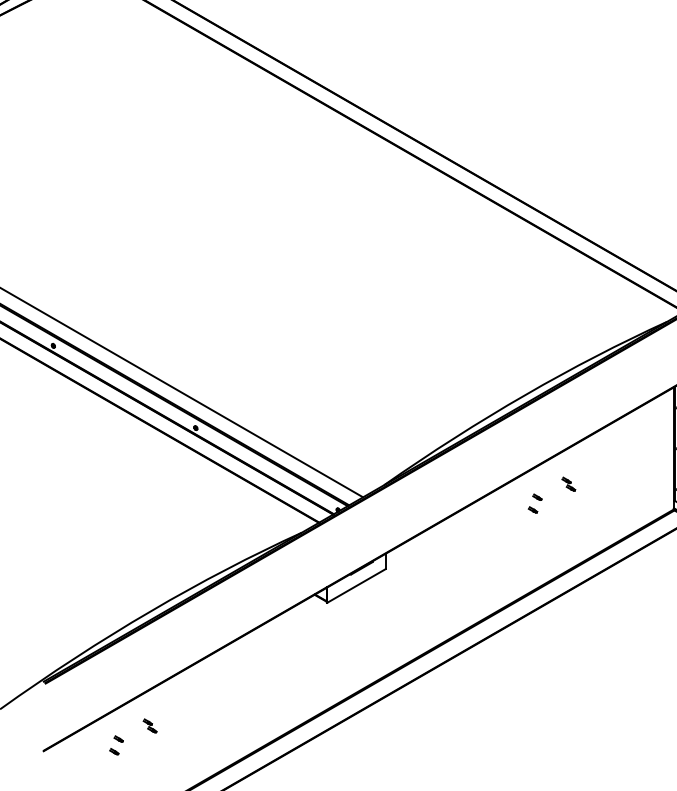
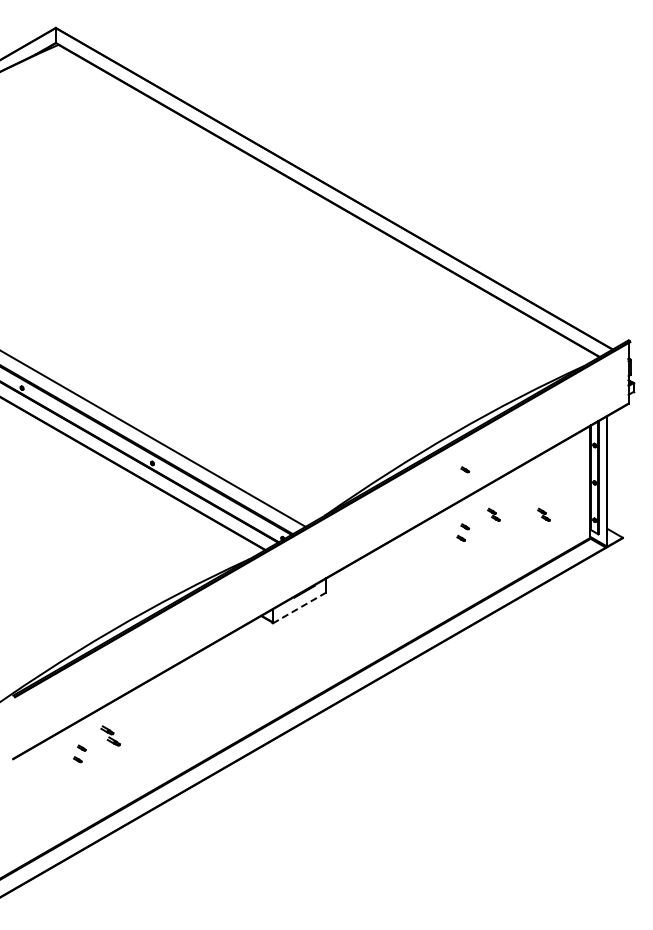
part: (537, 434) -> (465, 469), added
part: (622, 483) -> (543, 514), added
line: (356, 585) -> (299, 607), solid -> dashed
part: (149, 726) -> (110, 736), size x1.6

